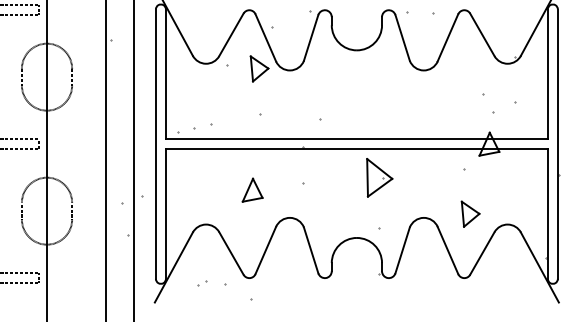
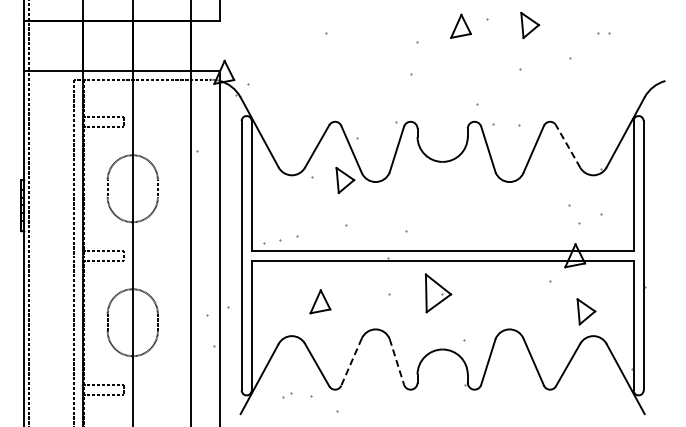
line: (482, 34) -> (568, 146), solid -> dashed
part: (379, 177) -> (438, 293), moved
part: (252, 189) -> (320, 301), moved
part: (470, 213) -> (586, 311), moved
line: (265, 250) -> (351, 362), solid -> dashed
line: (311, 250) -> (397, 362), solid -> dashed

